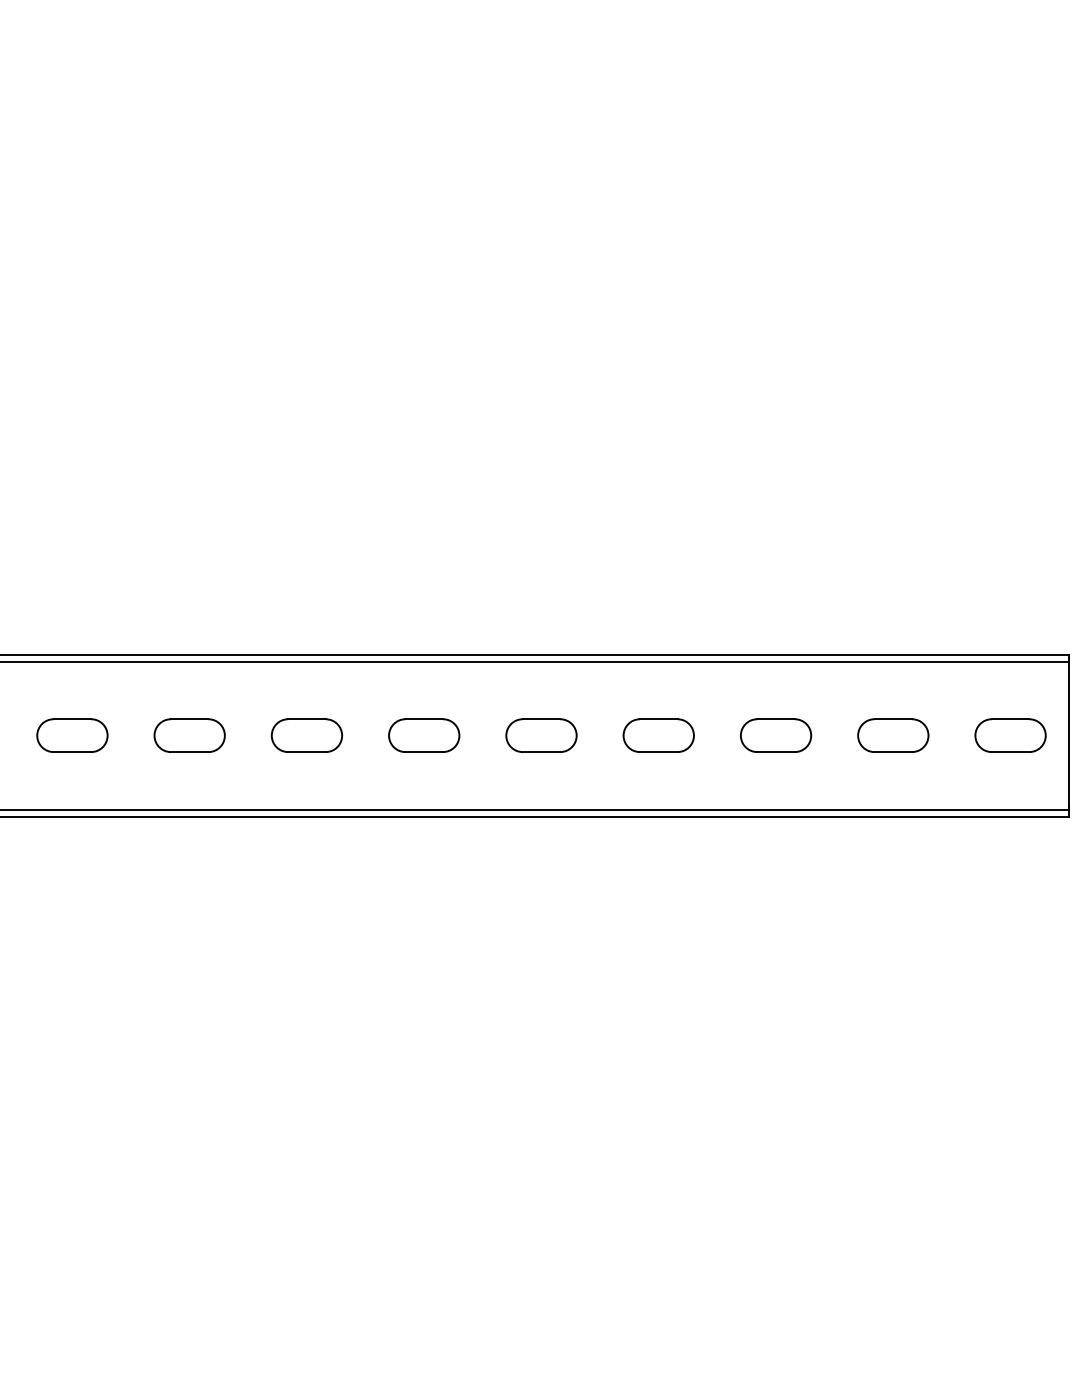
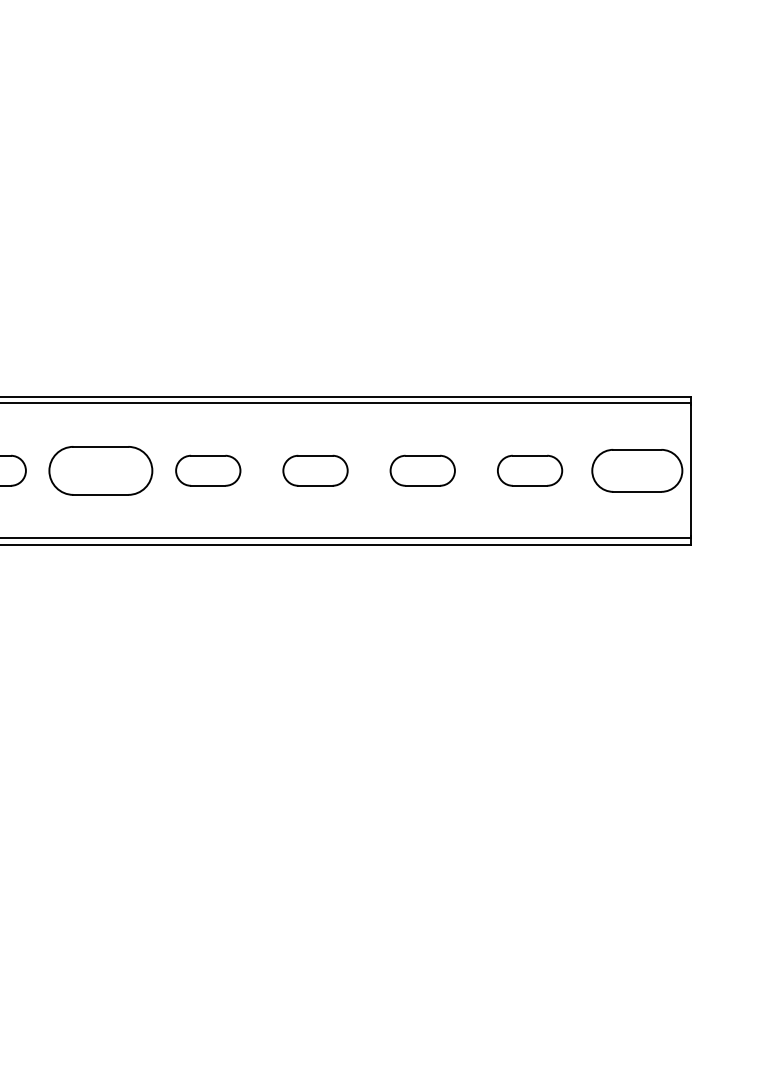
part: (424, 735) -> (101, 470), size x1.6
part: (1010, 735) -> (637, 470), size x1.4

